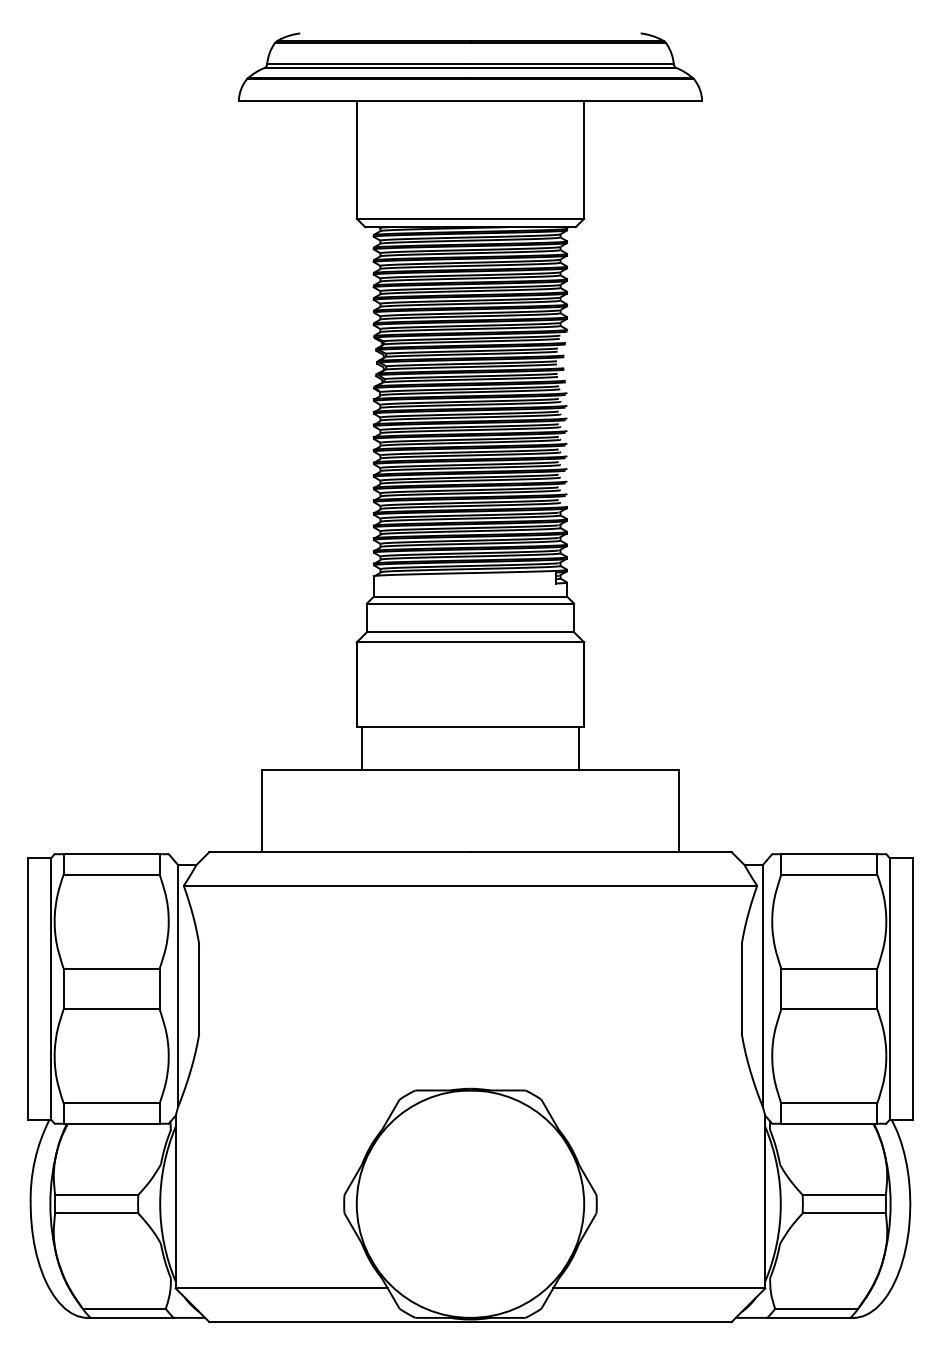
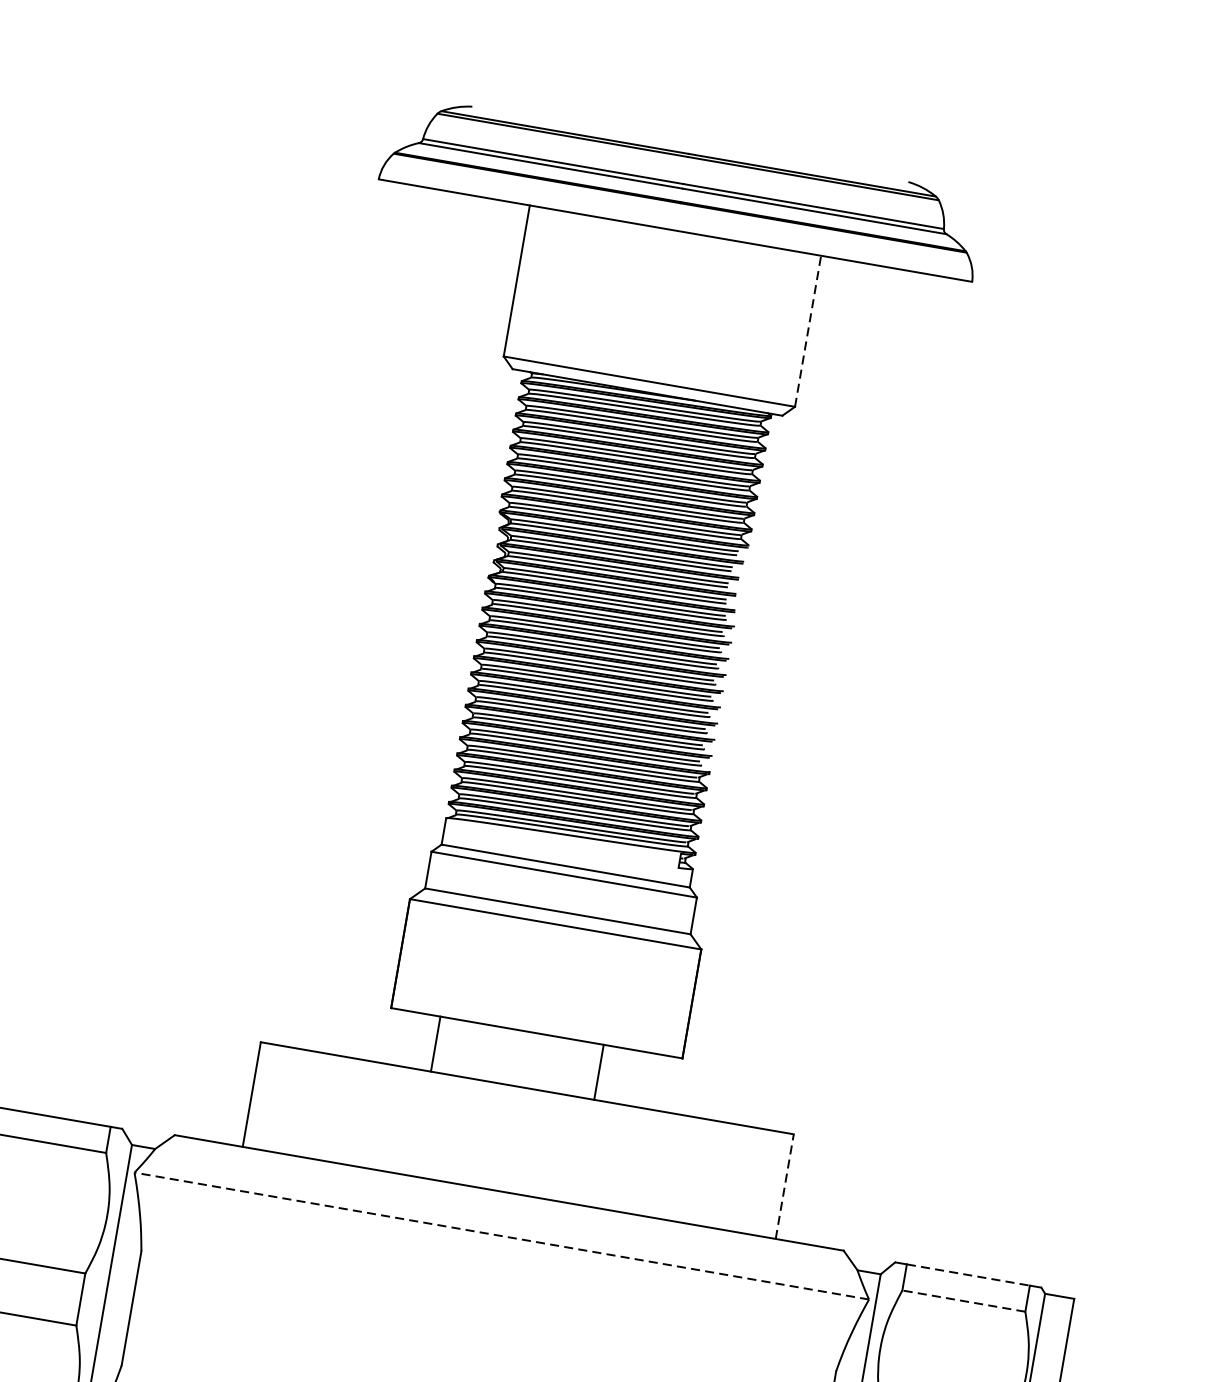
line: (584, 159) -> (808, 331), solid -> dashed
line: (362, 748) -> (436, 1043), moved
line: (578, 748) -> (598, 1071), moved
line: (678, 811) -> (784, 1186), solid -> dashed
line: (829, 854) -> (968, 1275), solid -> dashed
line: (828, 874) -> (962, 1300), solid -> dashed
line: (470, 885) -> (501, 1235), solid -> dashed

